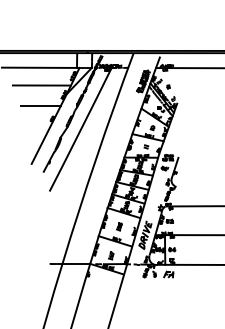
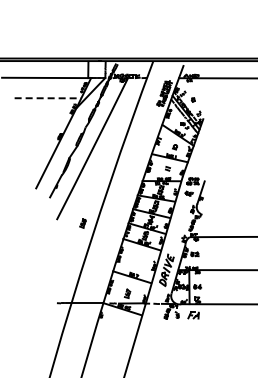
line: (42, 85) -> (48, 98), solid -> dashed
line: (40, 105) -> (46, 121), removed
part: (119, 226) -> (82, 223), moved

